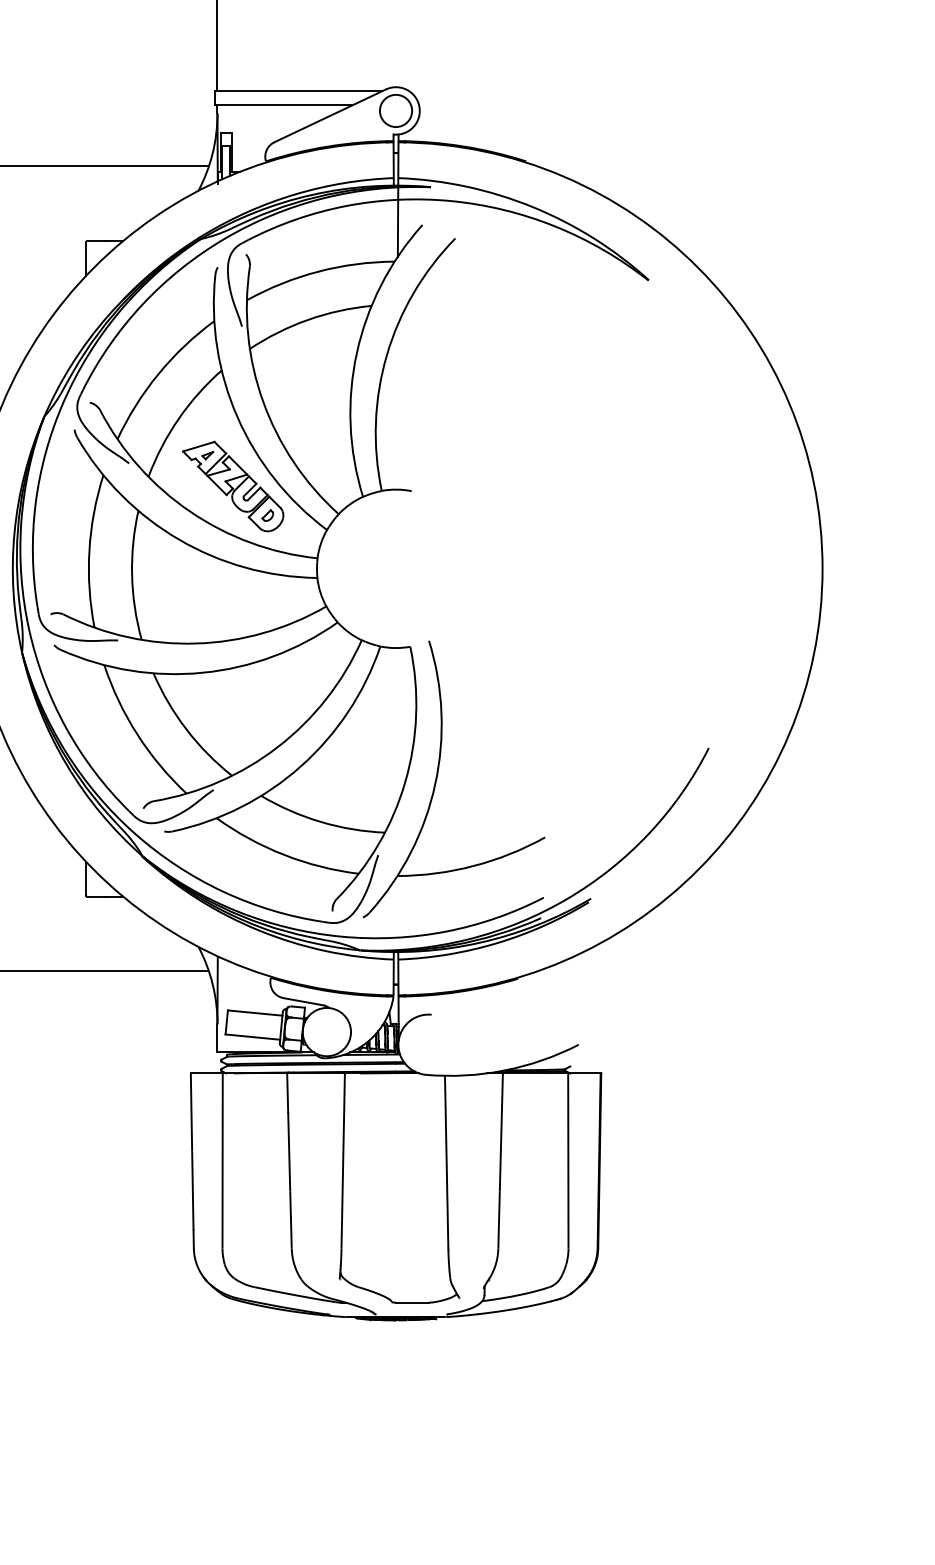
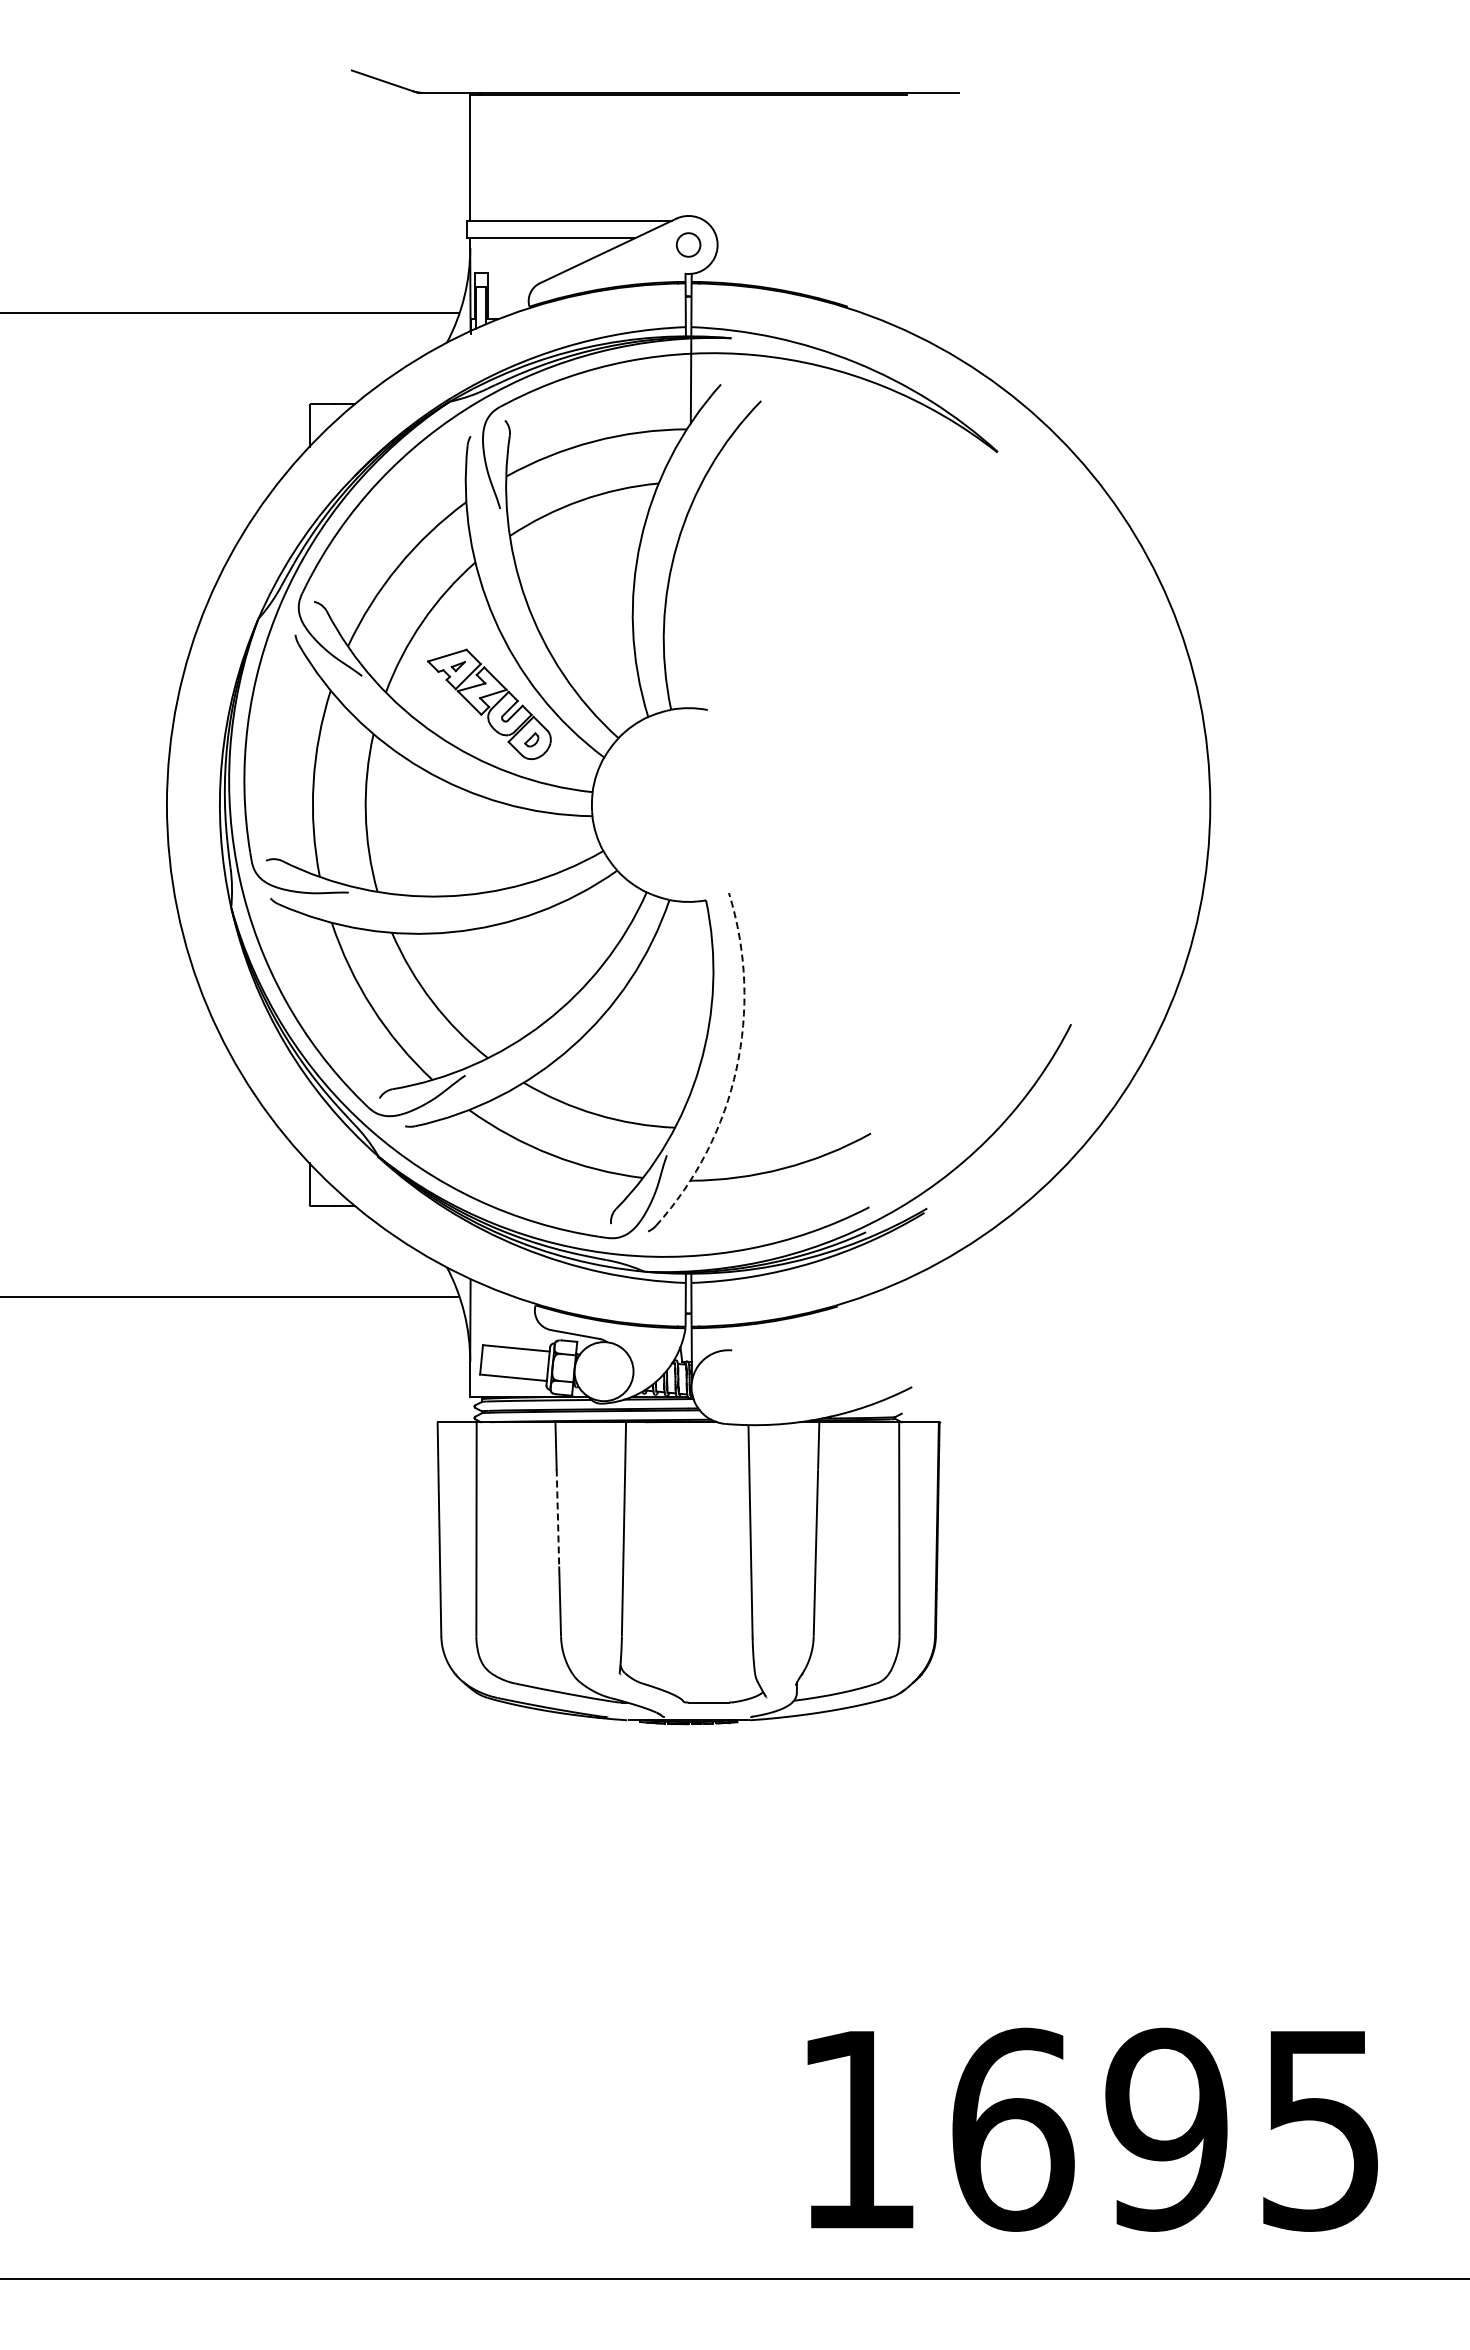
circle: (395, 110) -> (688, 244), size x0.6
arc: (435, 784) -> (736, 1068), solid -> dashed
line: (288, 1152) -> (557, 1518), solid -> dashed

